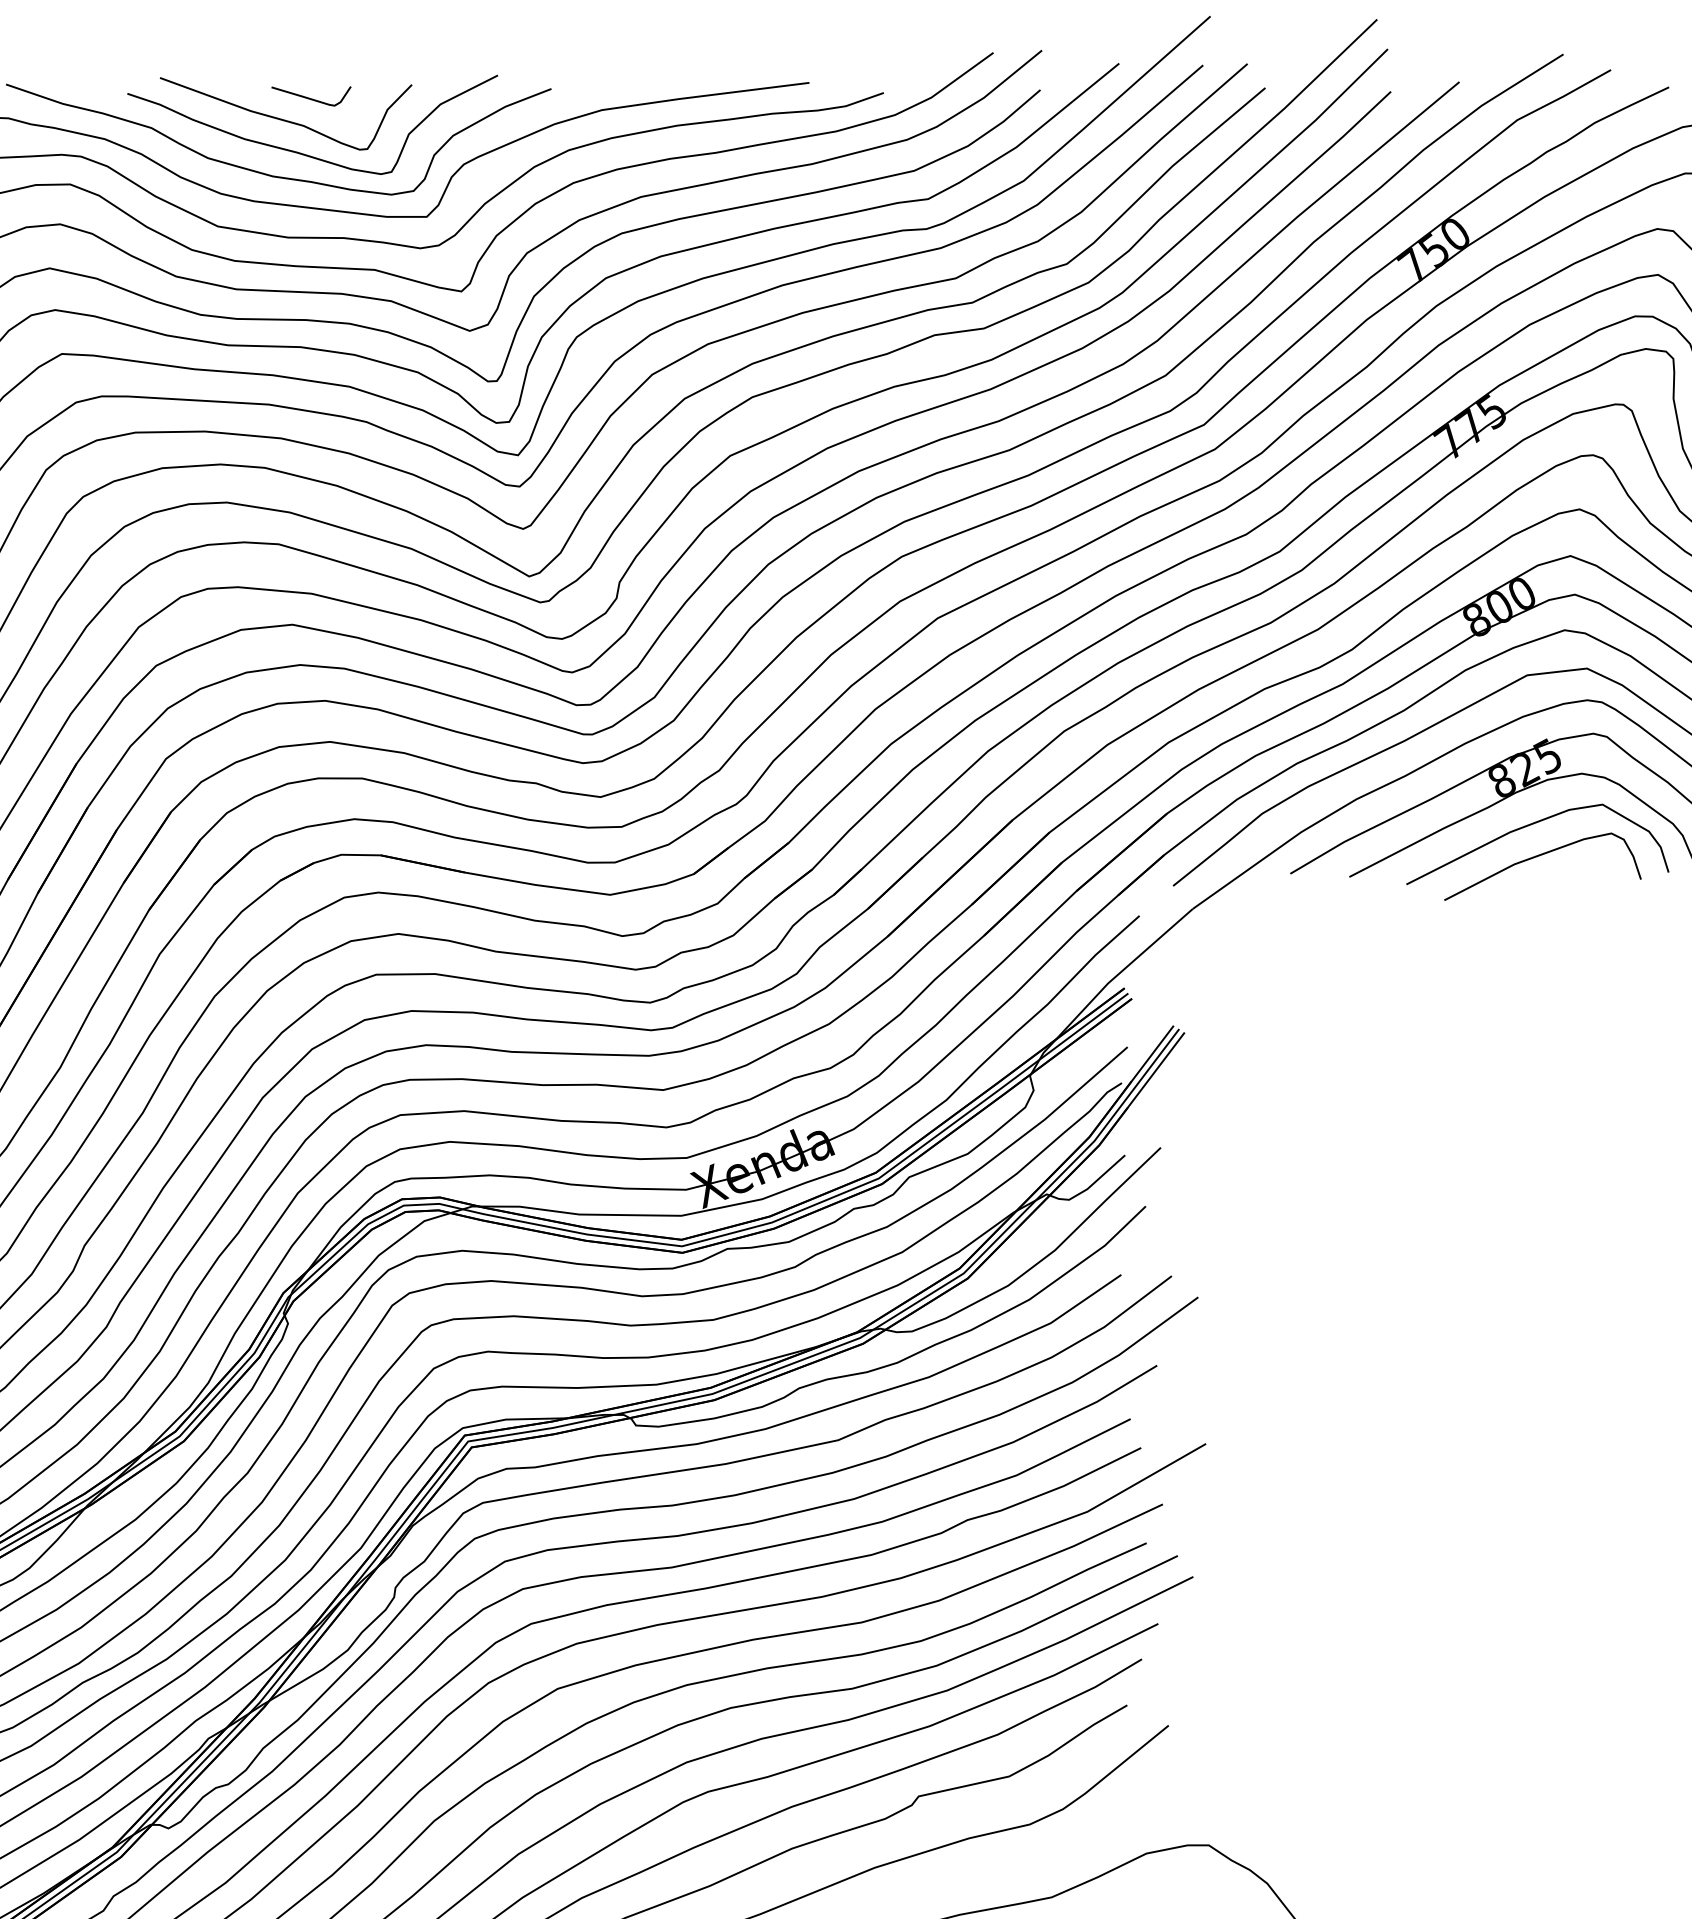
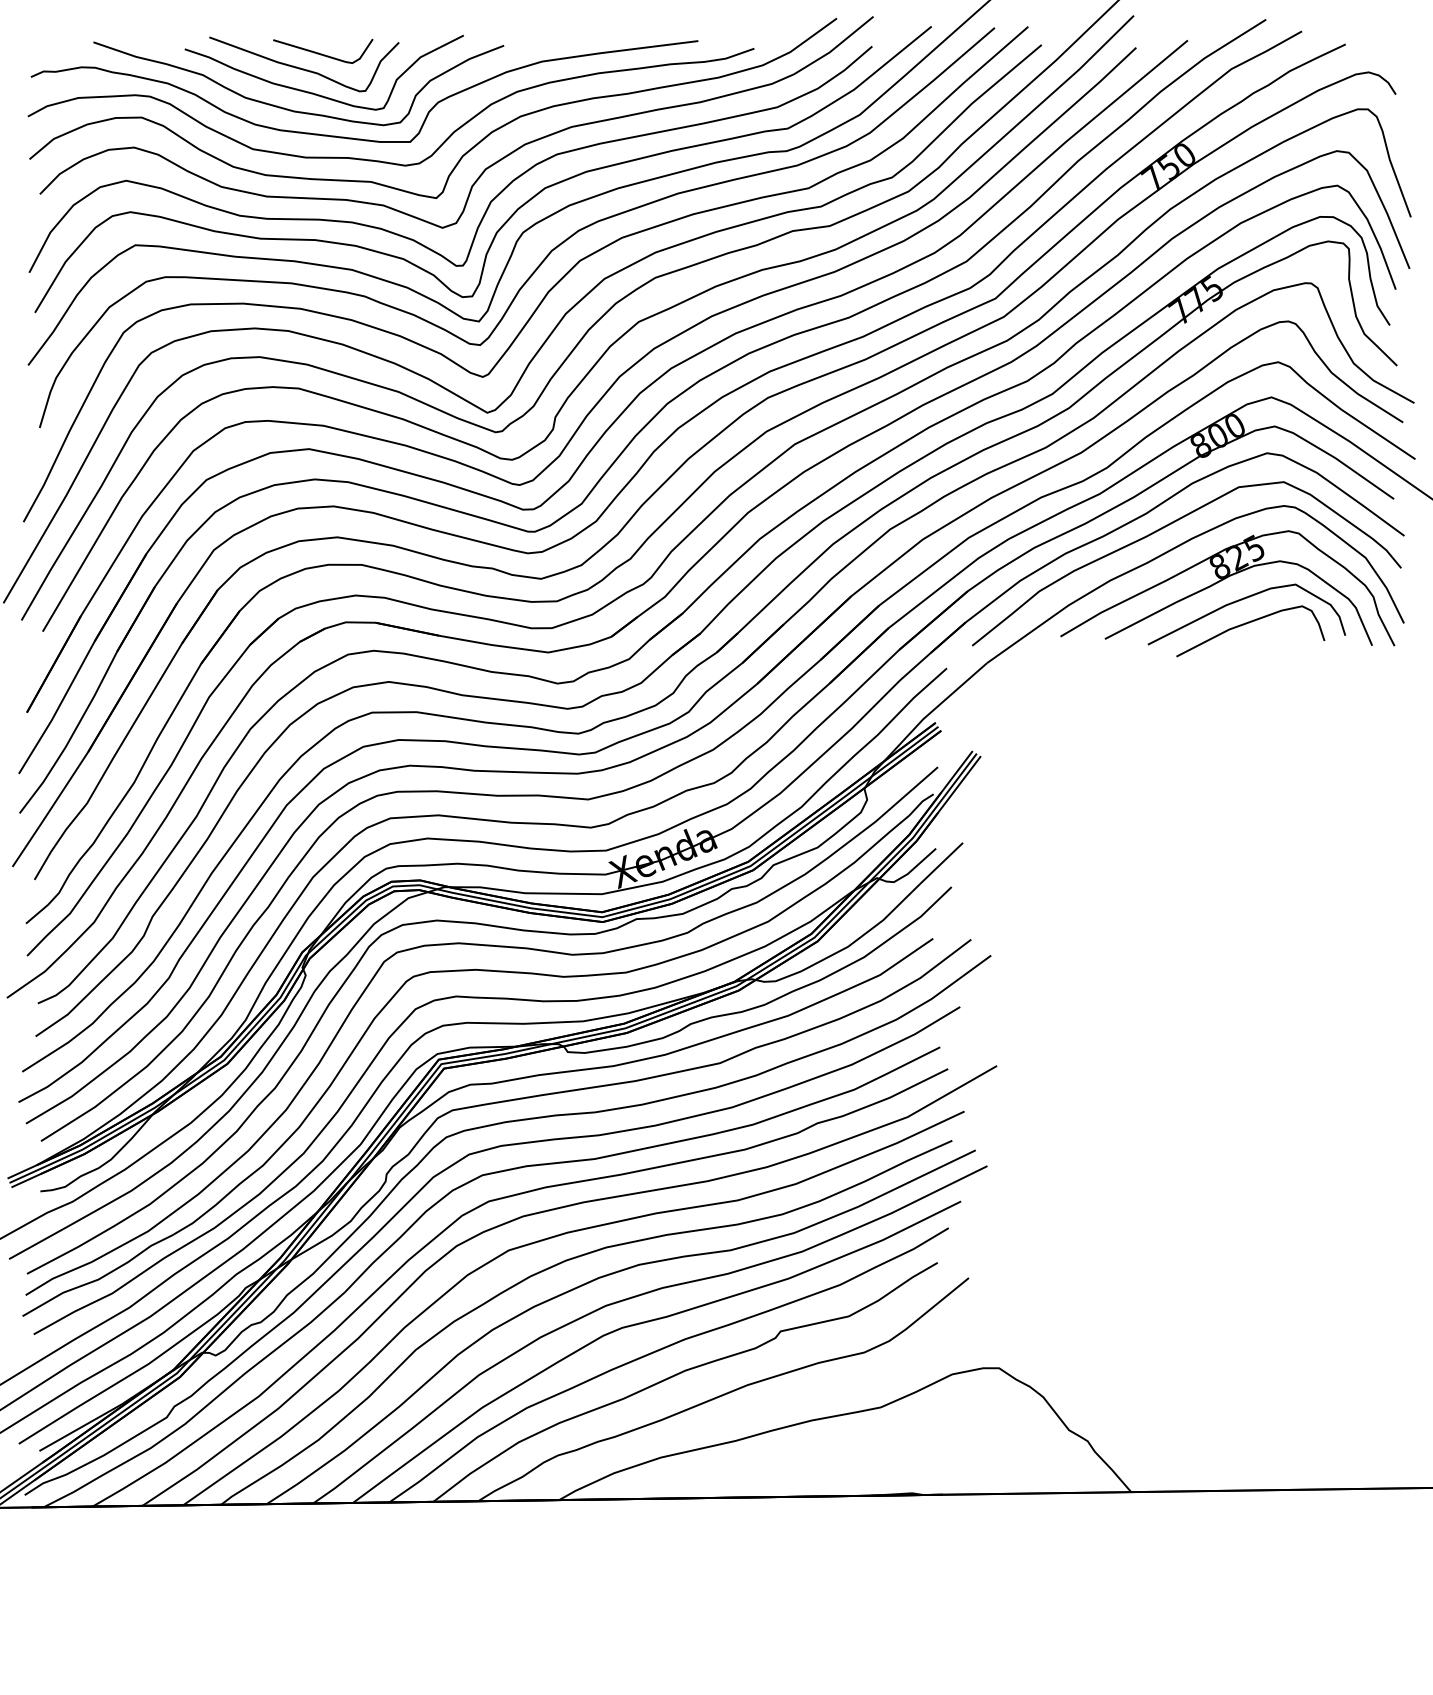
part: (311, 95) -> (323, 50), size x1.67

